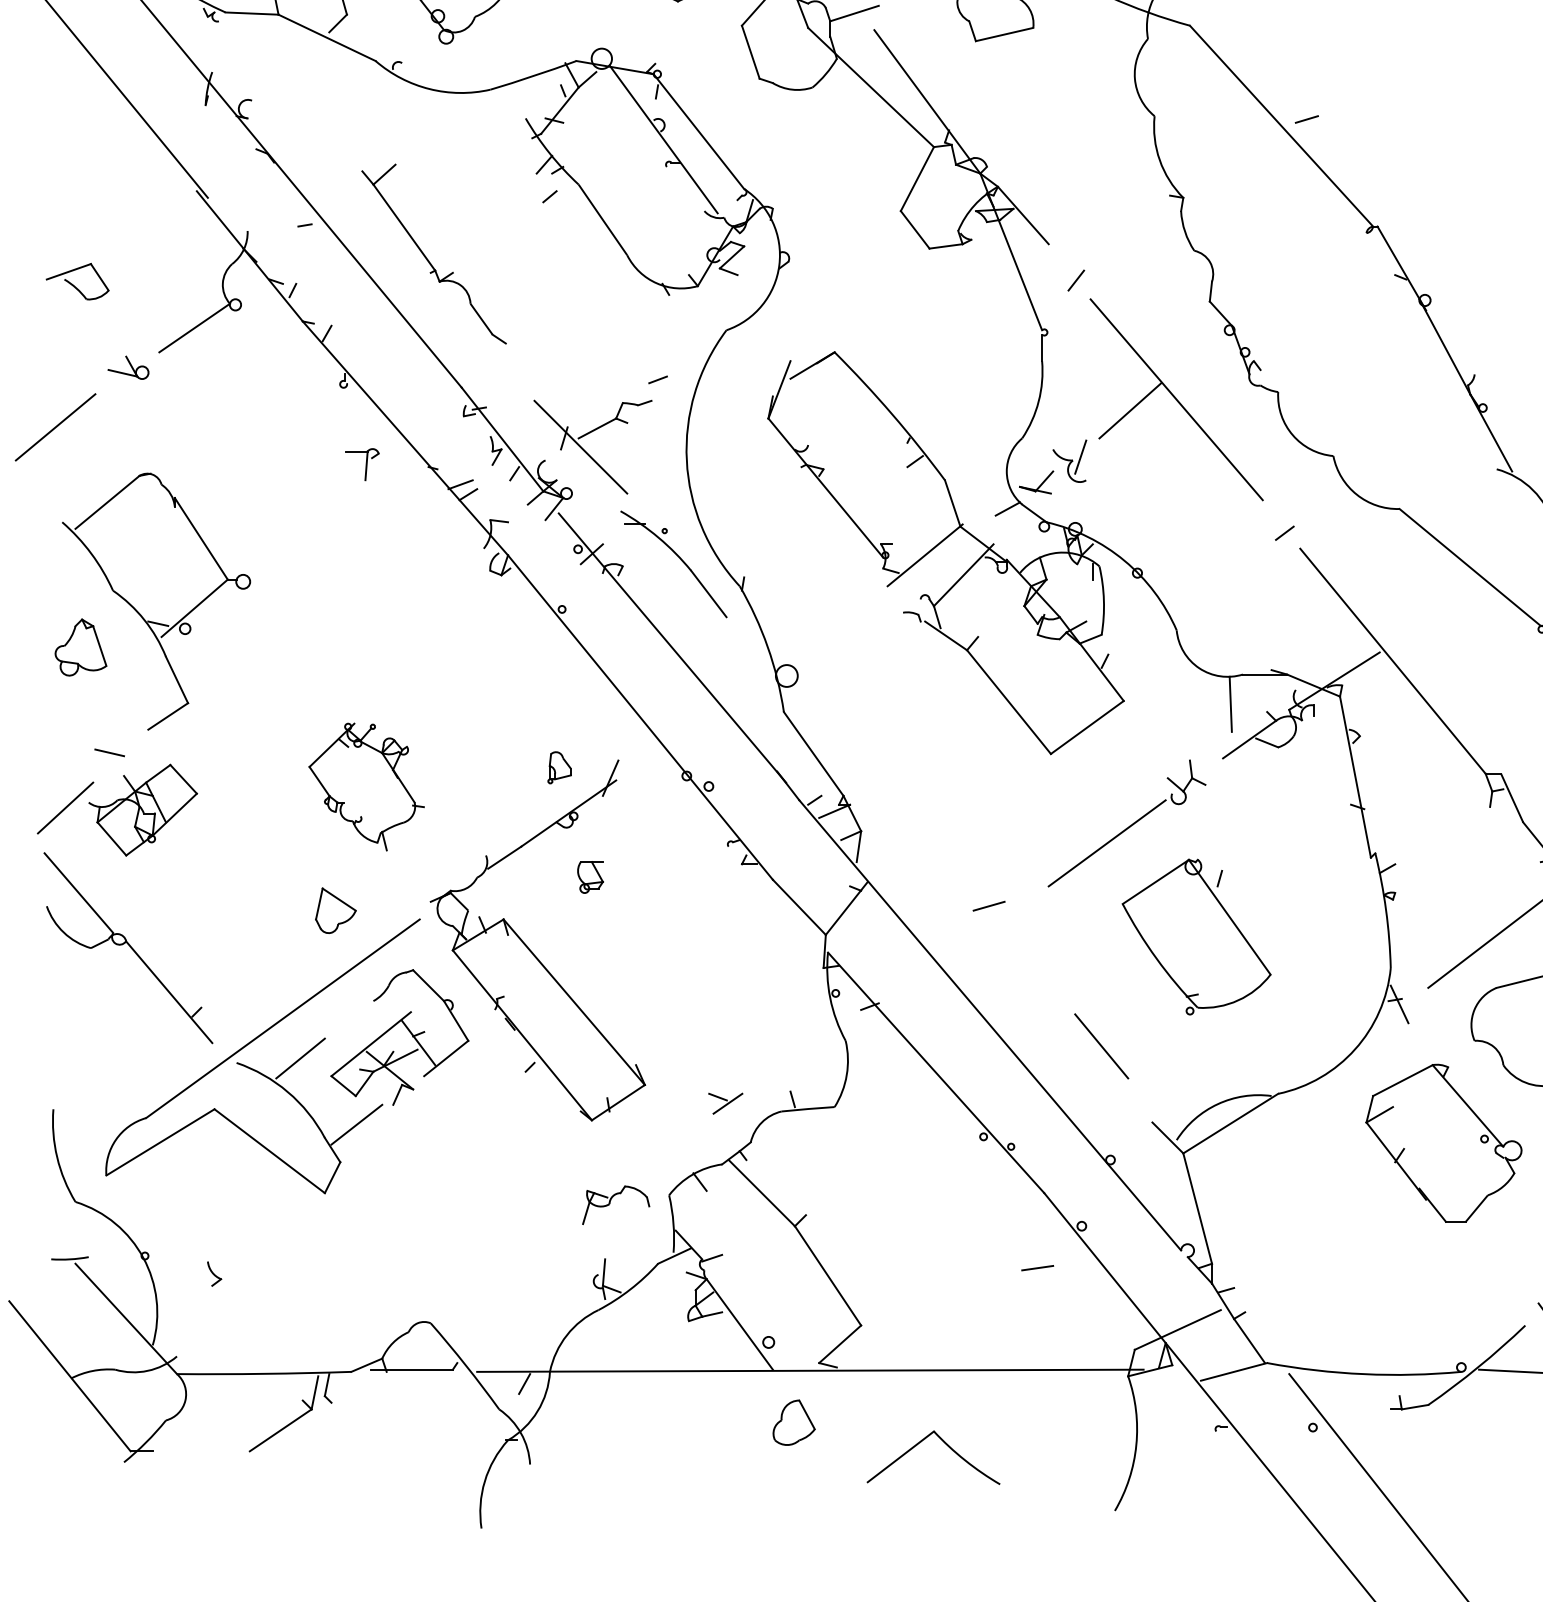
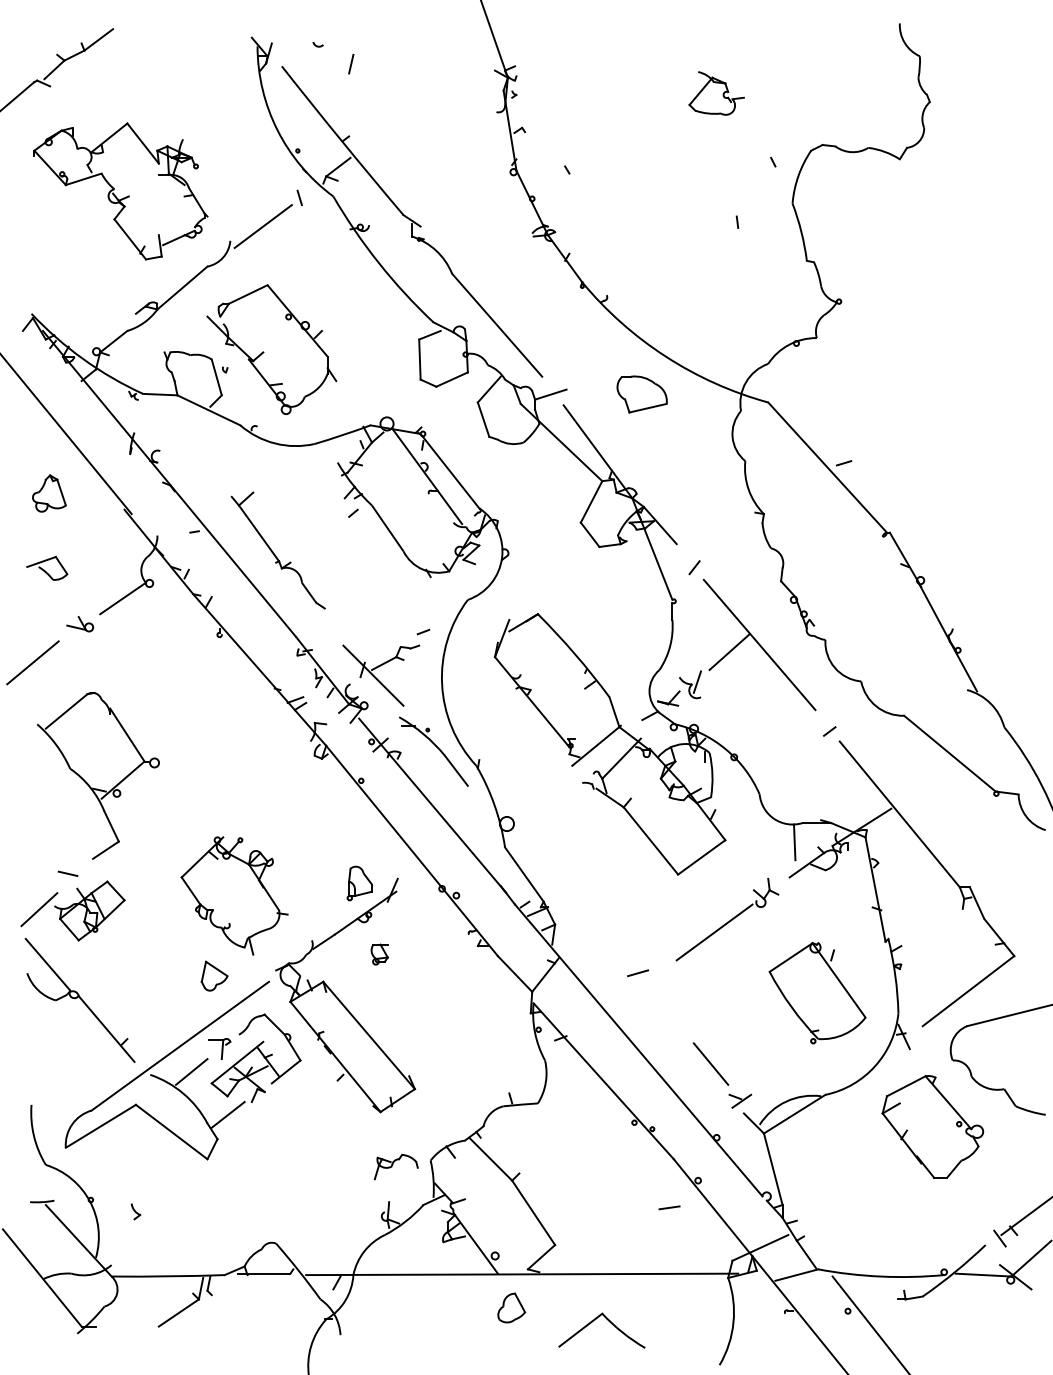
part: (361, 463) -> (219, 1048), moved
part: (81, 647) -> (49, 493), moved
part: (559, 767) -> (359, 883), size x1.67
part: (366, 786) -> (234, 895), size x1.43
part: (1196, 937) -> (817, 993), moved
part: (724, 1102) -> (739, 1100), moved

